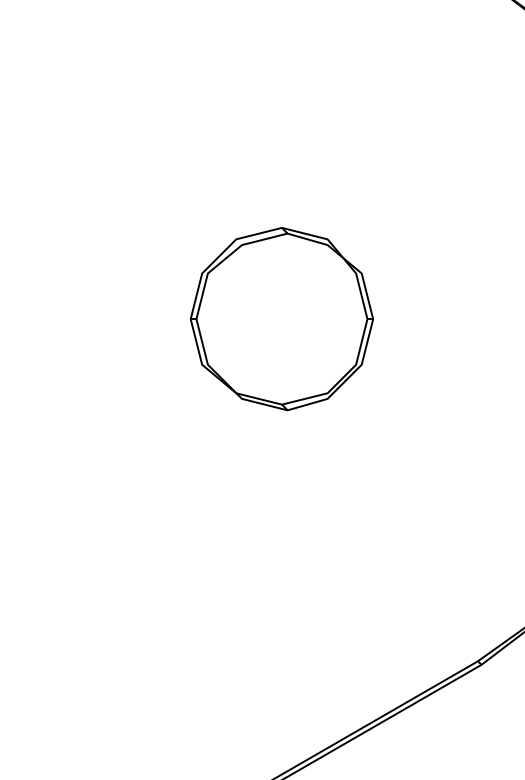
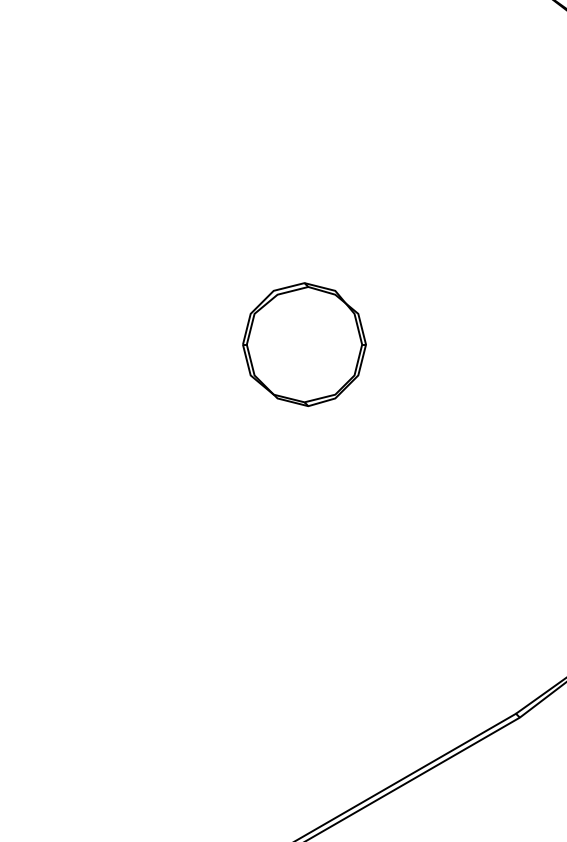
part: (281, 319) -> (304, 344), size x0.62

